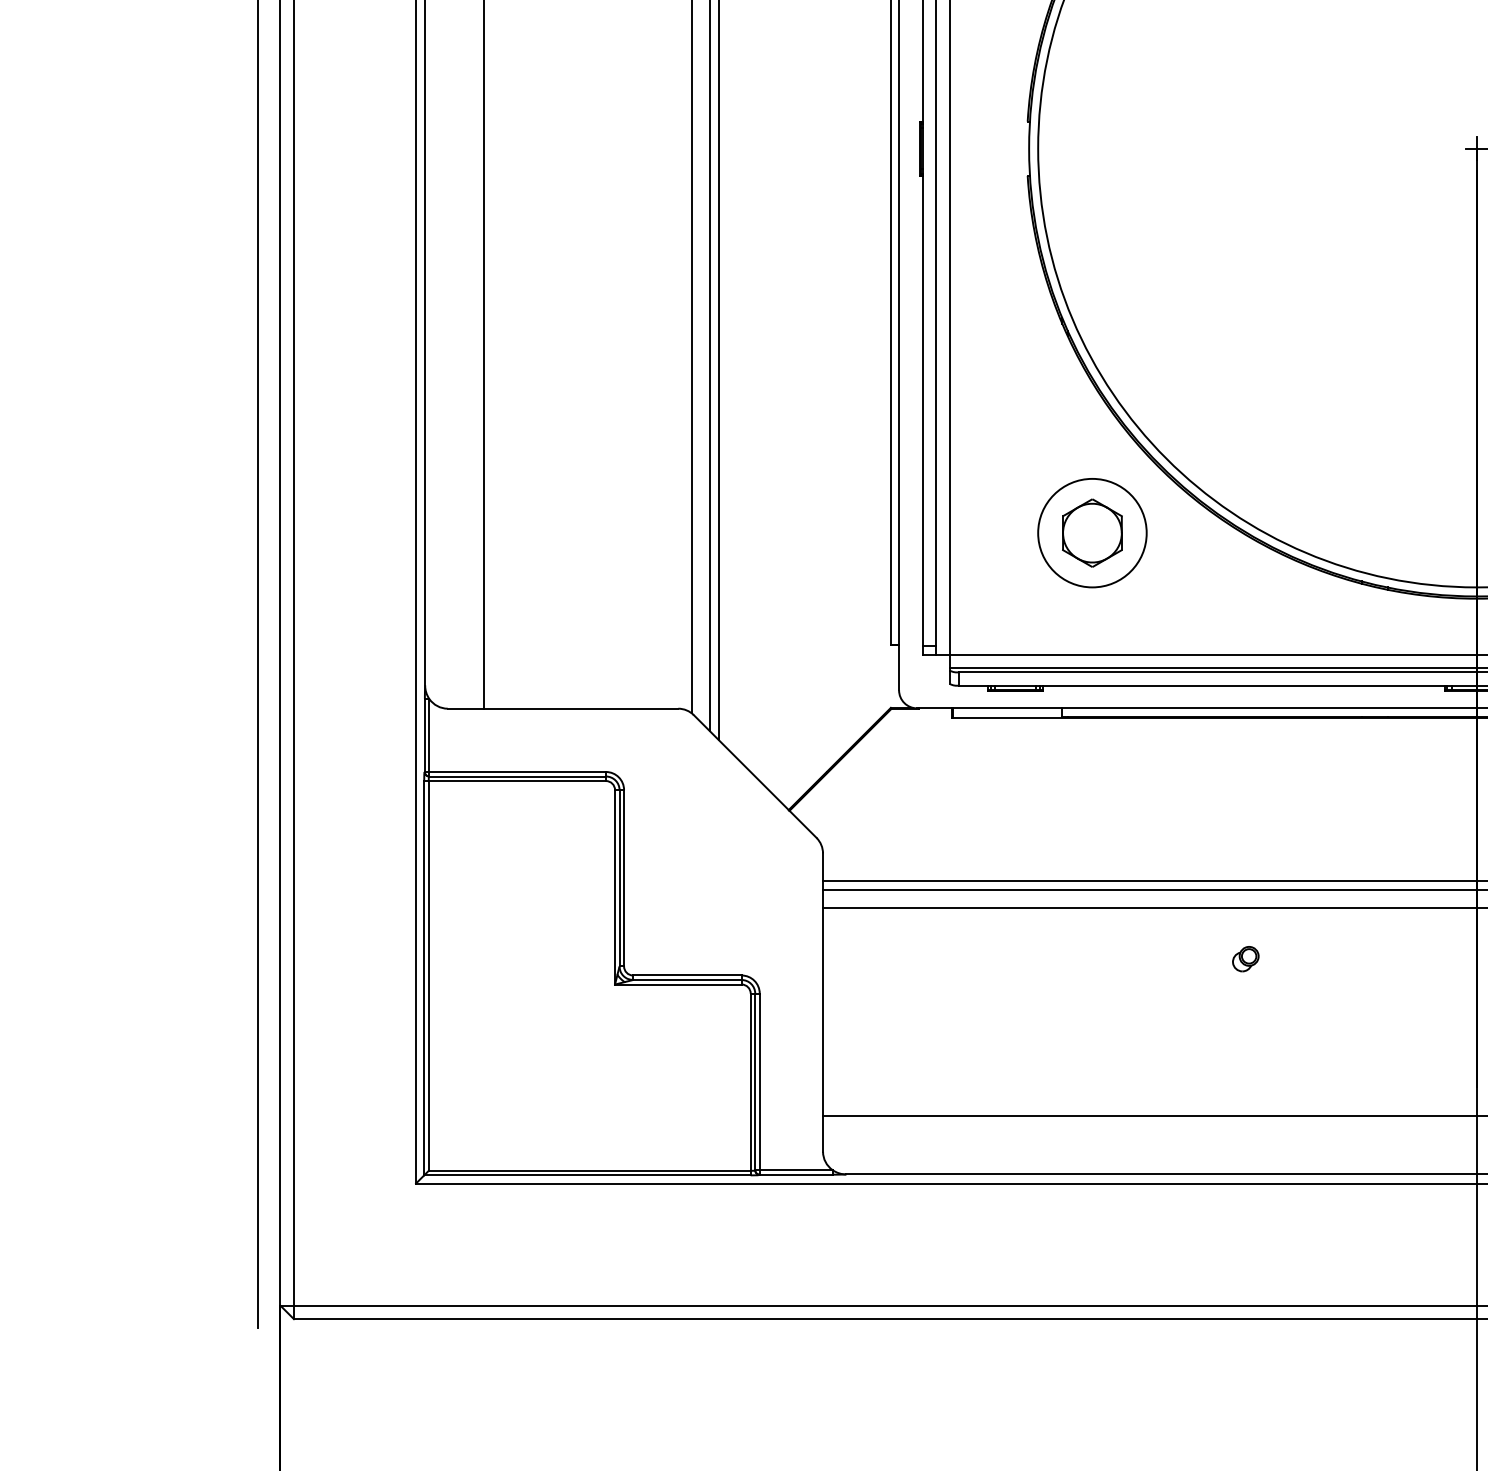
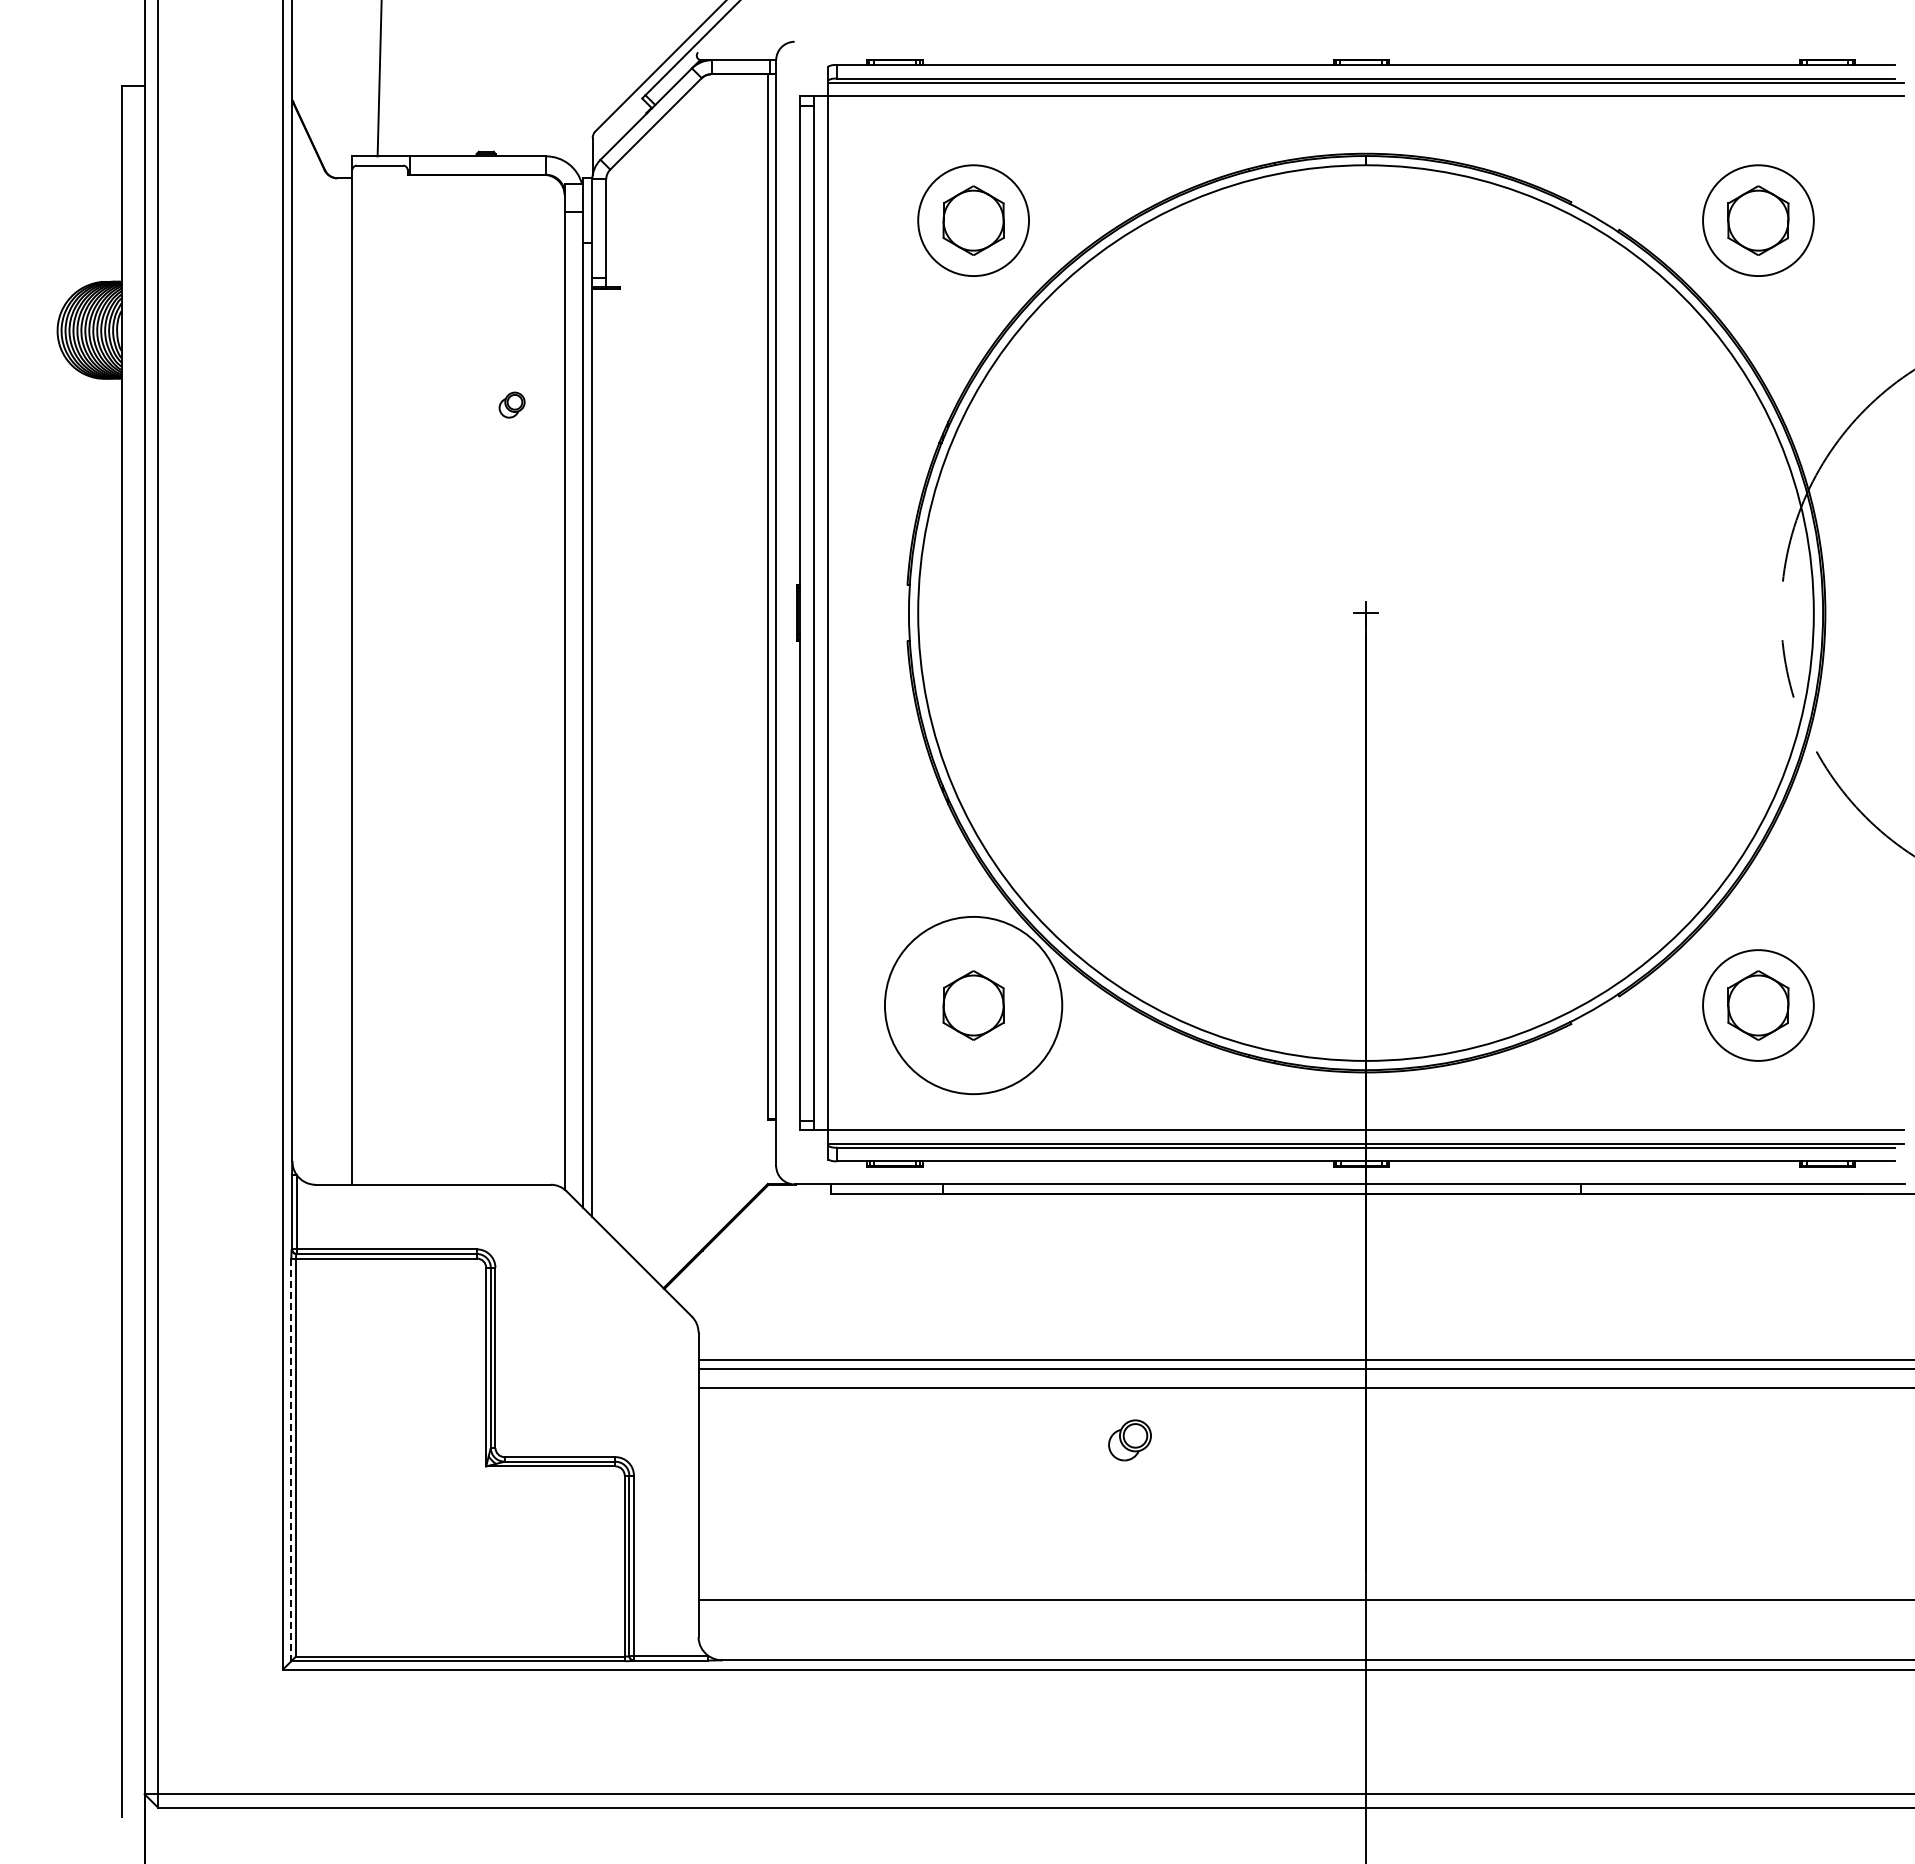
circle: (1092, 533) -> (973, 1005), size x1.6
part: (1246, 959) -> (1130, 1440), size x1.6
line: (424, 978) -> (291, 1460), solid -> dashed

